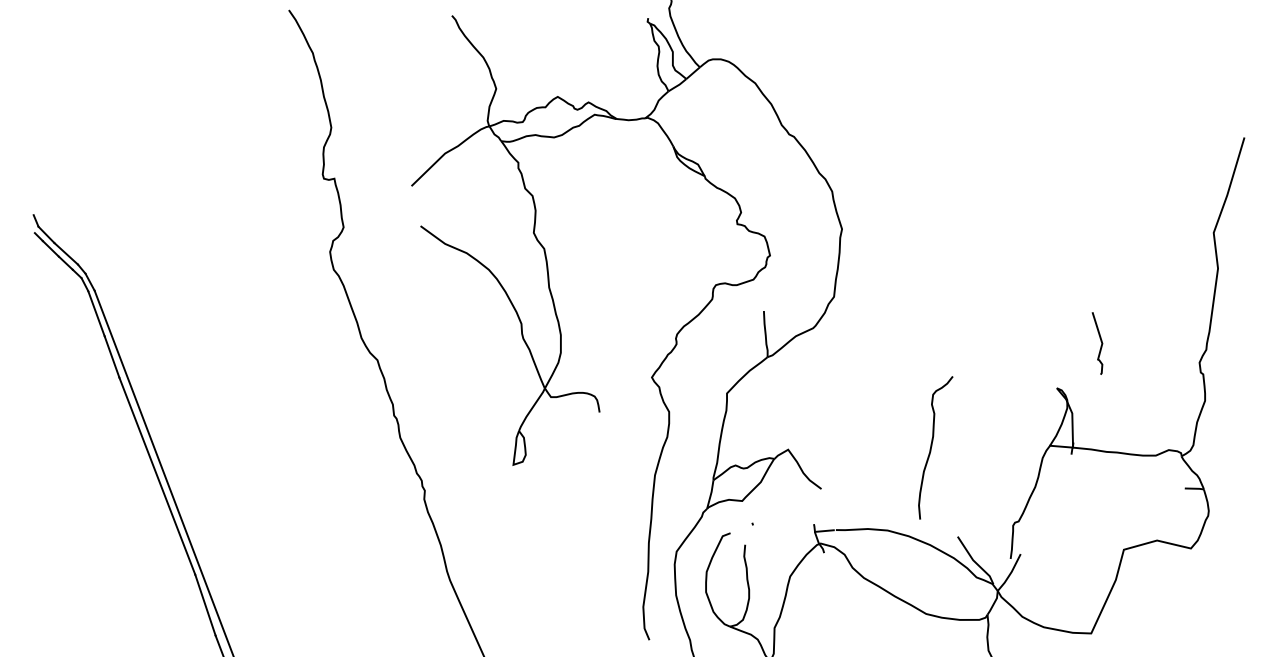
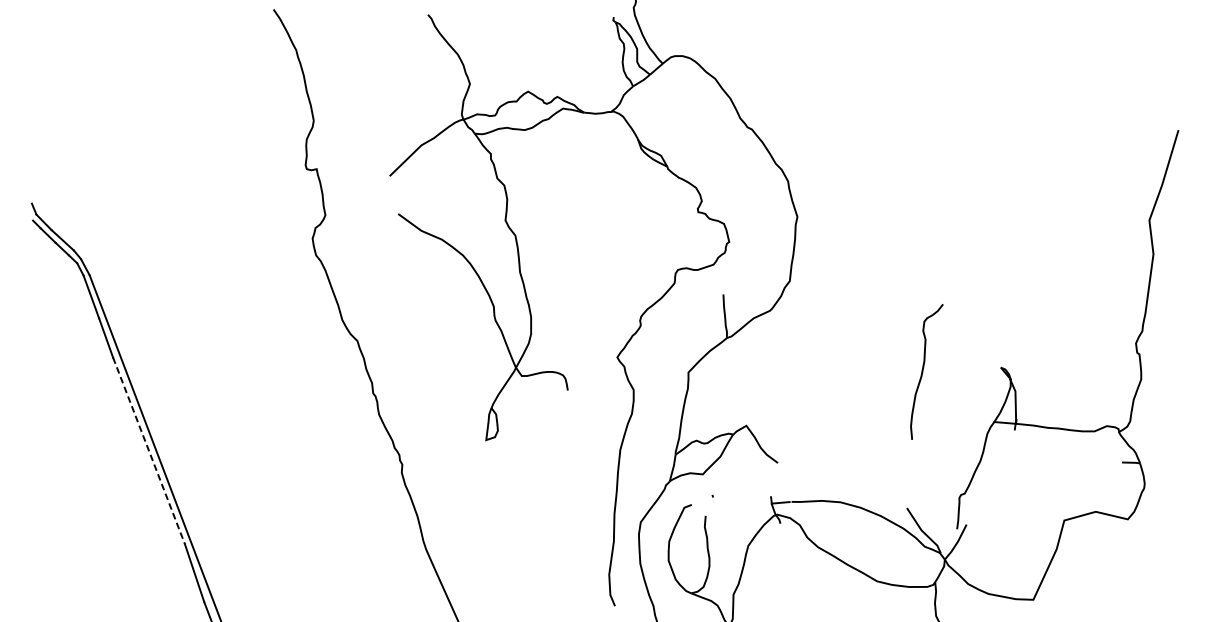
curve: (1100, 341) -> (1042, 323), removed
curve: (932, 446) -> (923, 370), moved
line: (157, 476) -> (149, 451), solid -> dashed

